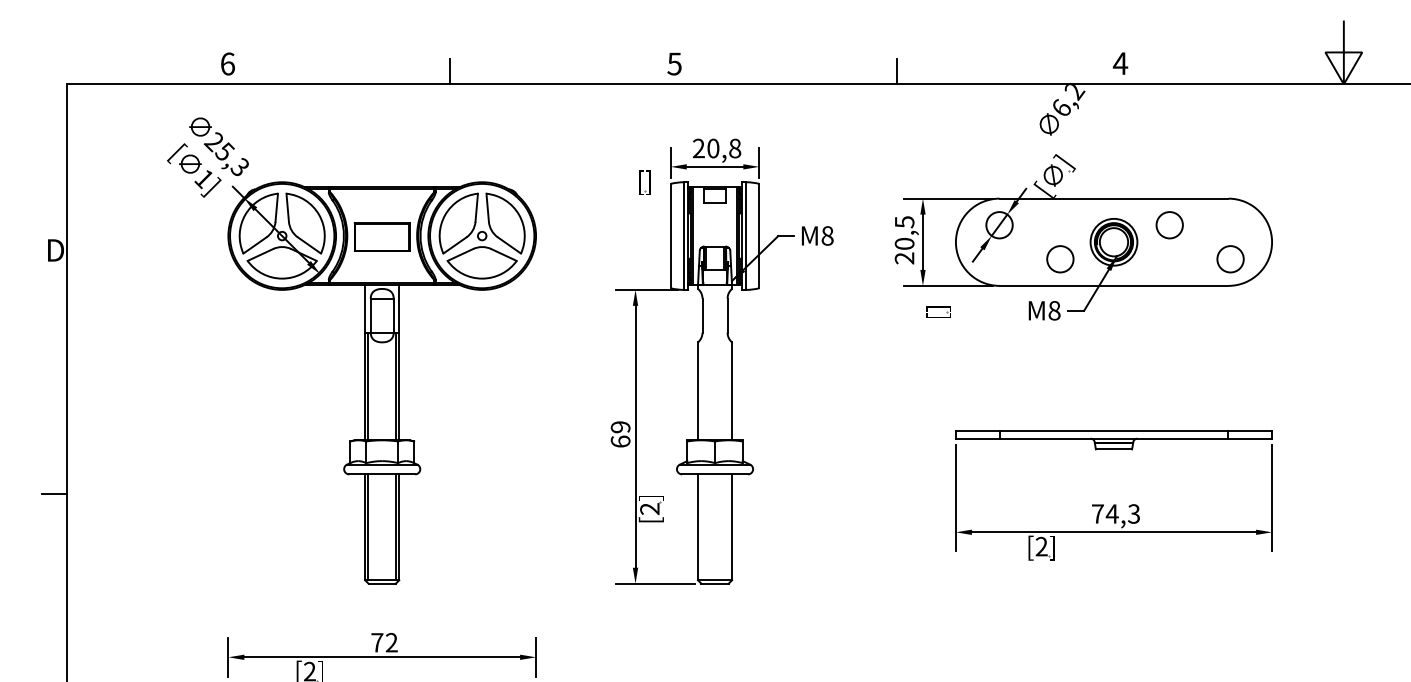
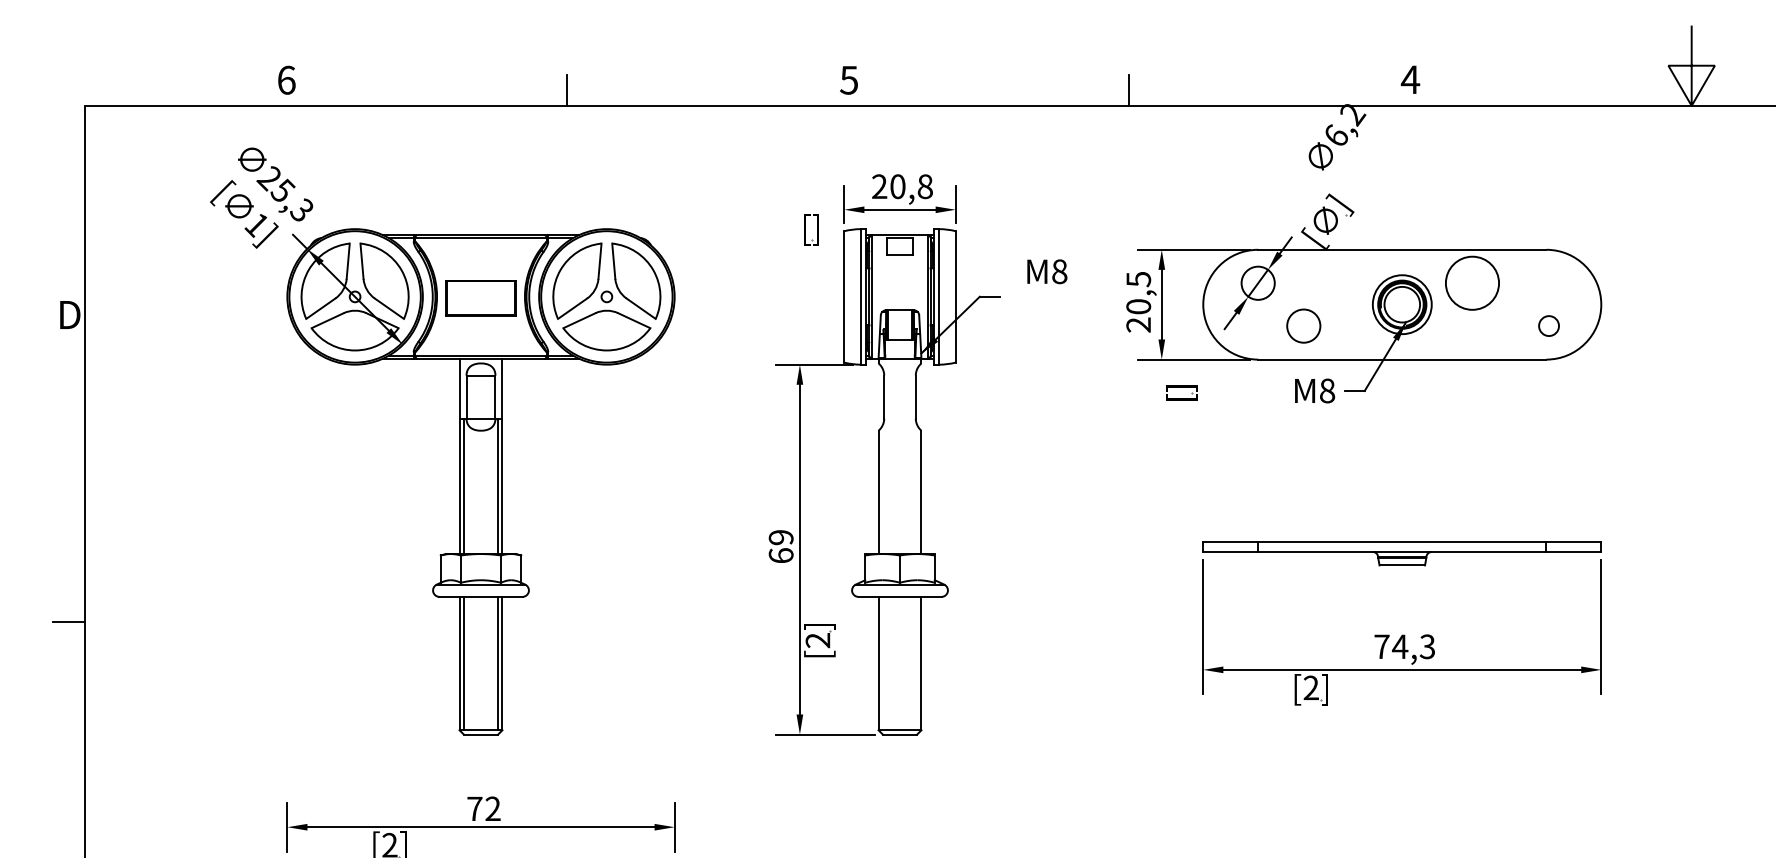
circle: (1169, 224) -> (1472, 282), size x1.6
text: (817, 235) -> (1047, 271), moved
circle: (1060, 258) -> (1303, 325), moved
circle: (1230, 258) -> (1548, 325), size x0.6

